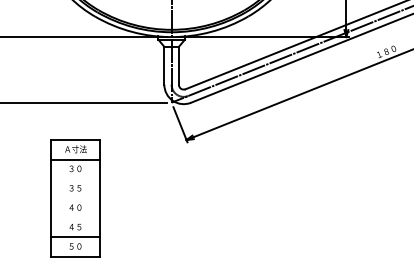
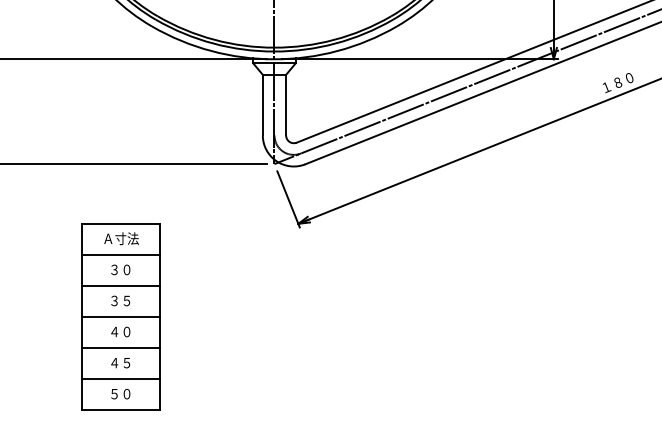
line: (75, 178) -> (120, 285), added
line: (75, 198) -> (120, 317), added
line: (75, 217) -> (120, 347), added

